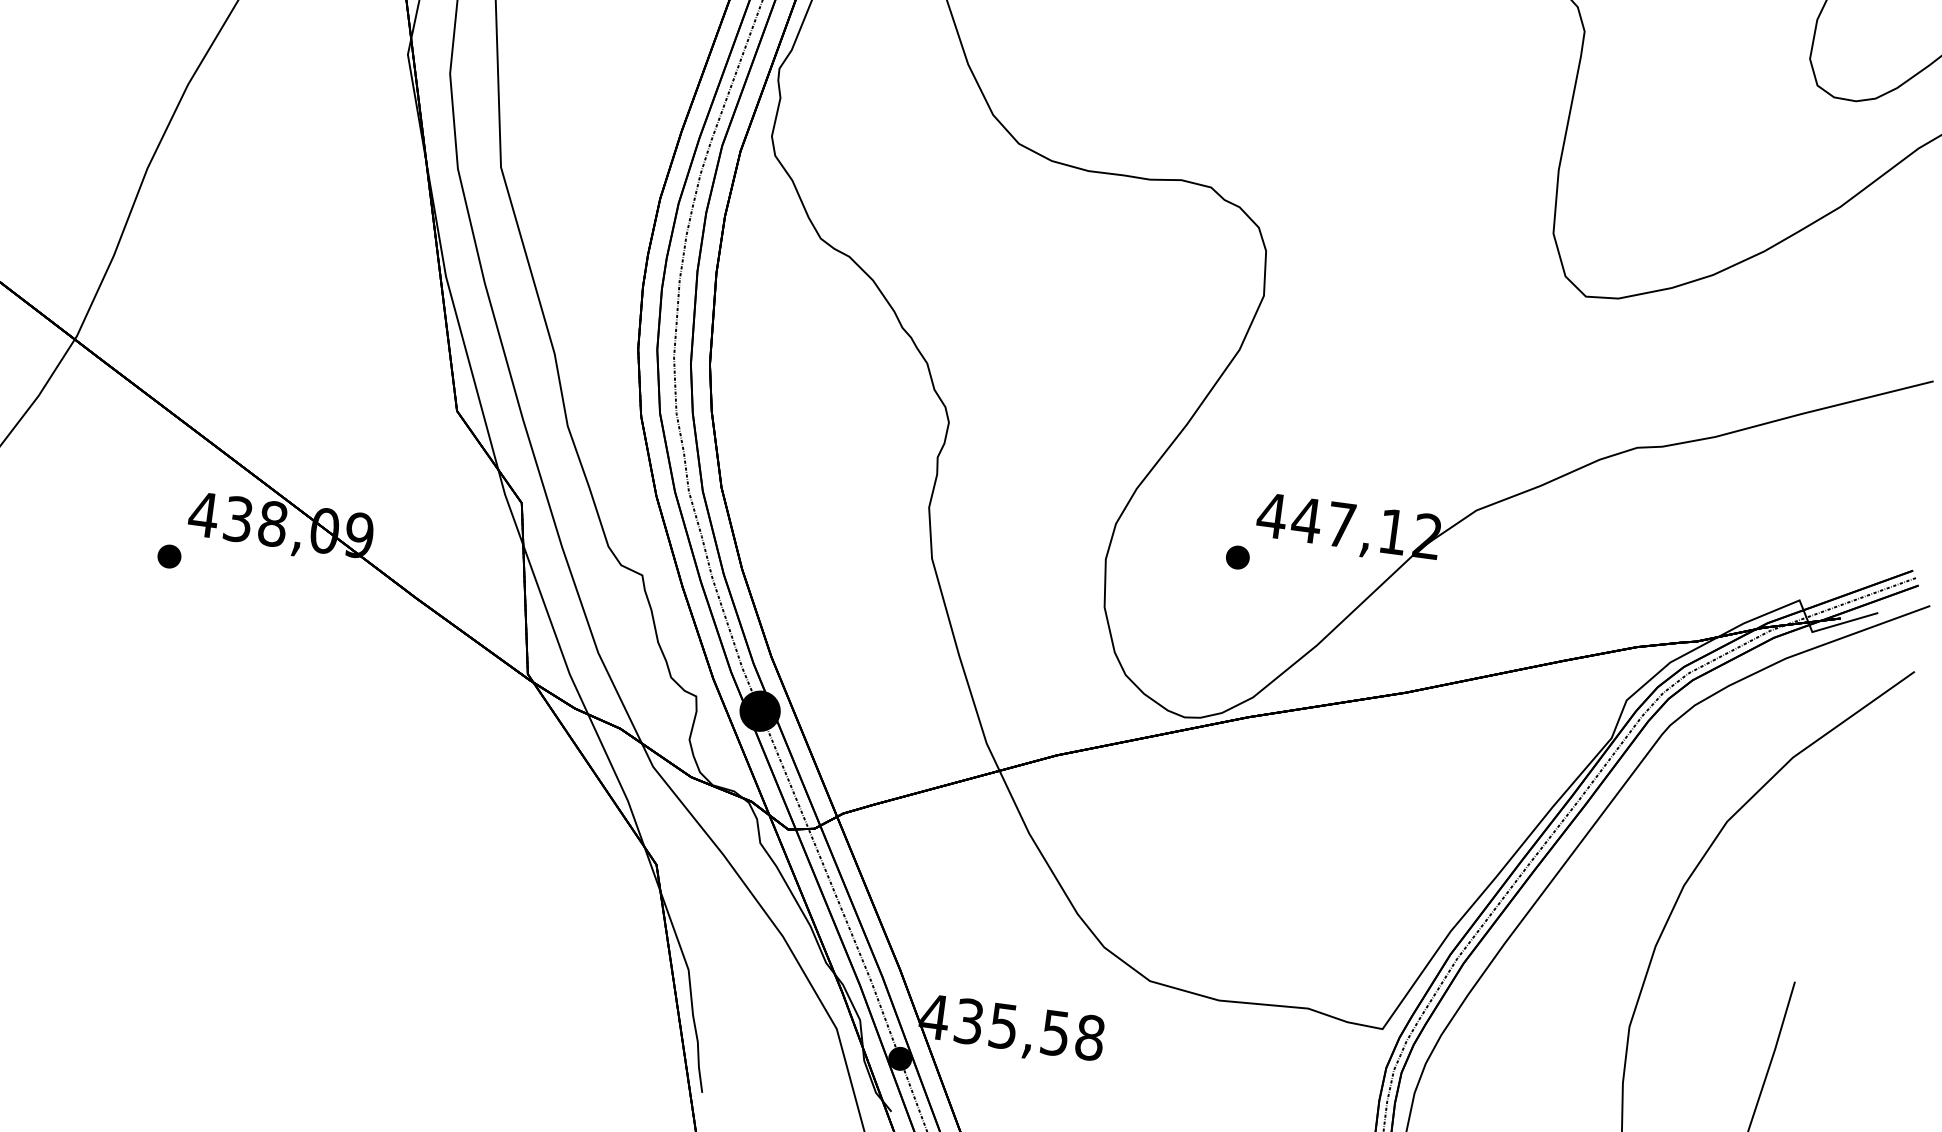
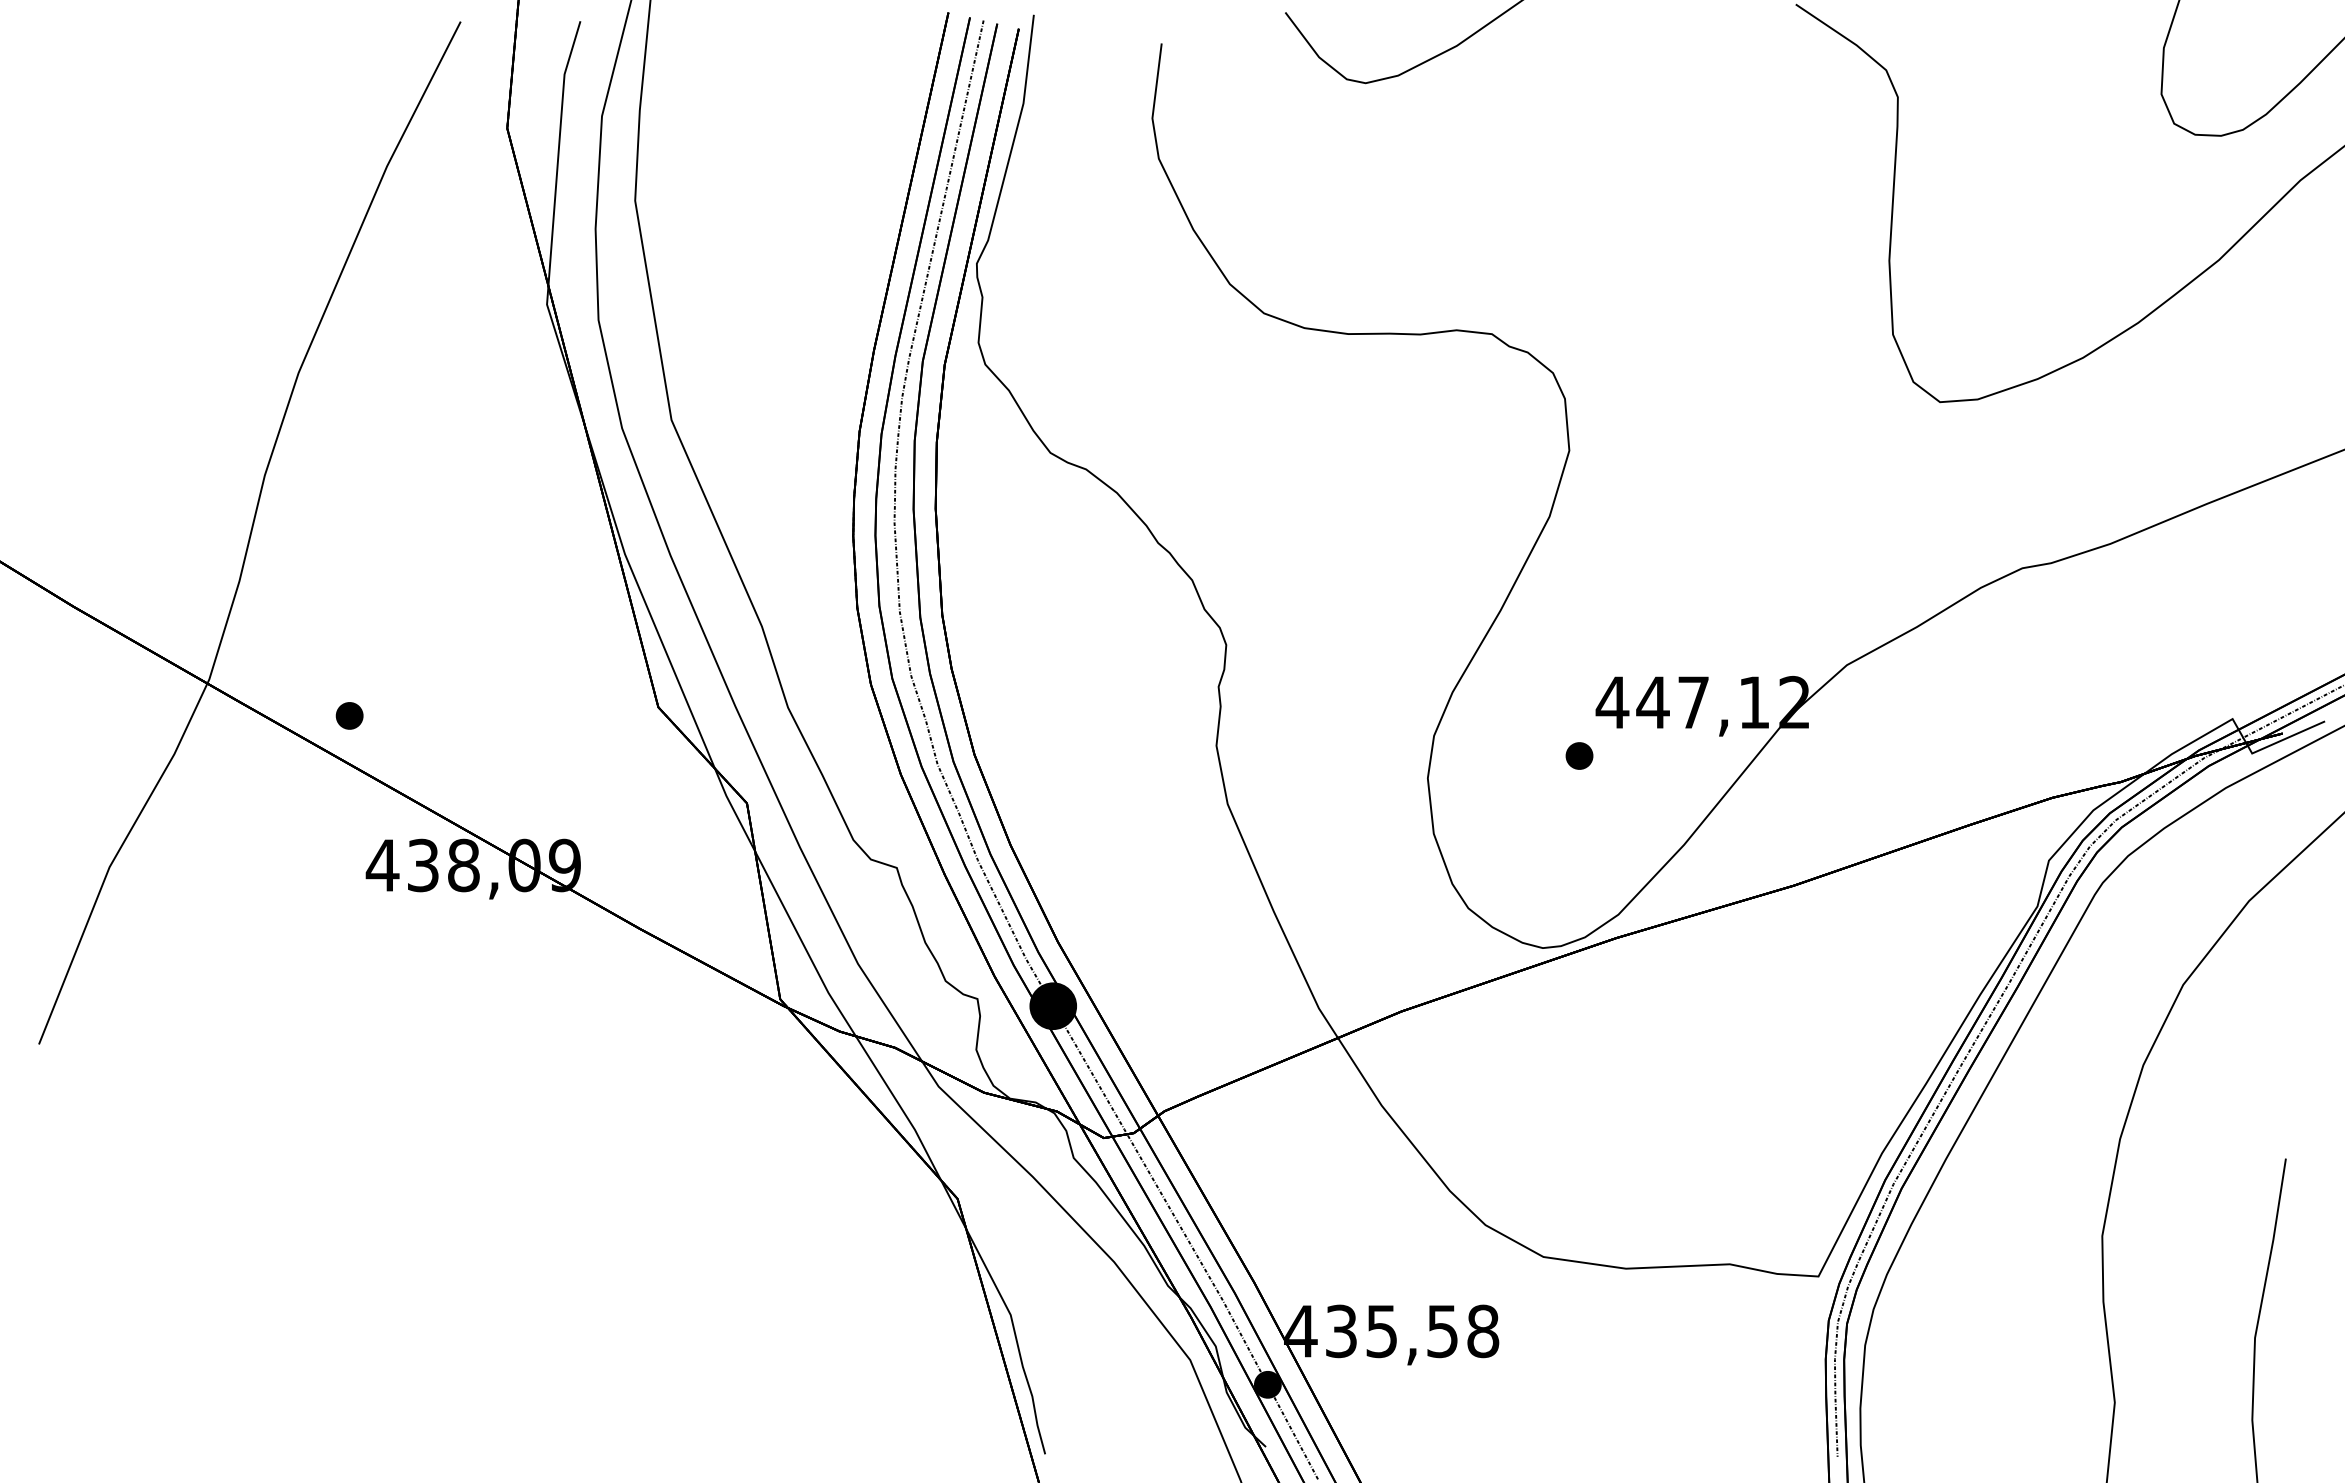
part: (169, 556) -> (349, 715), moved

